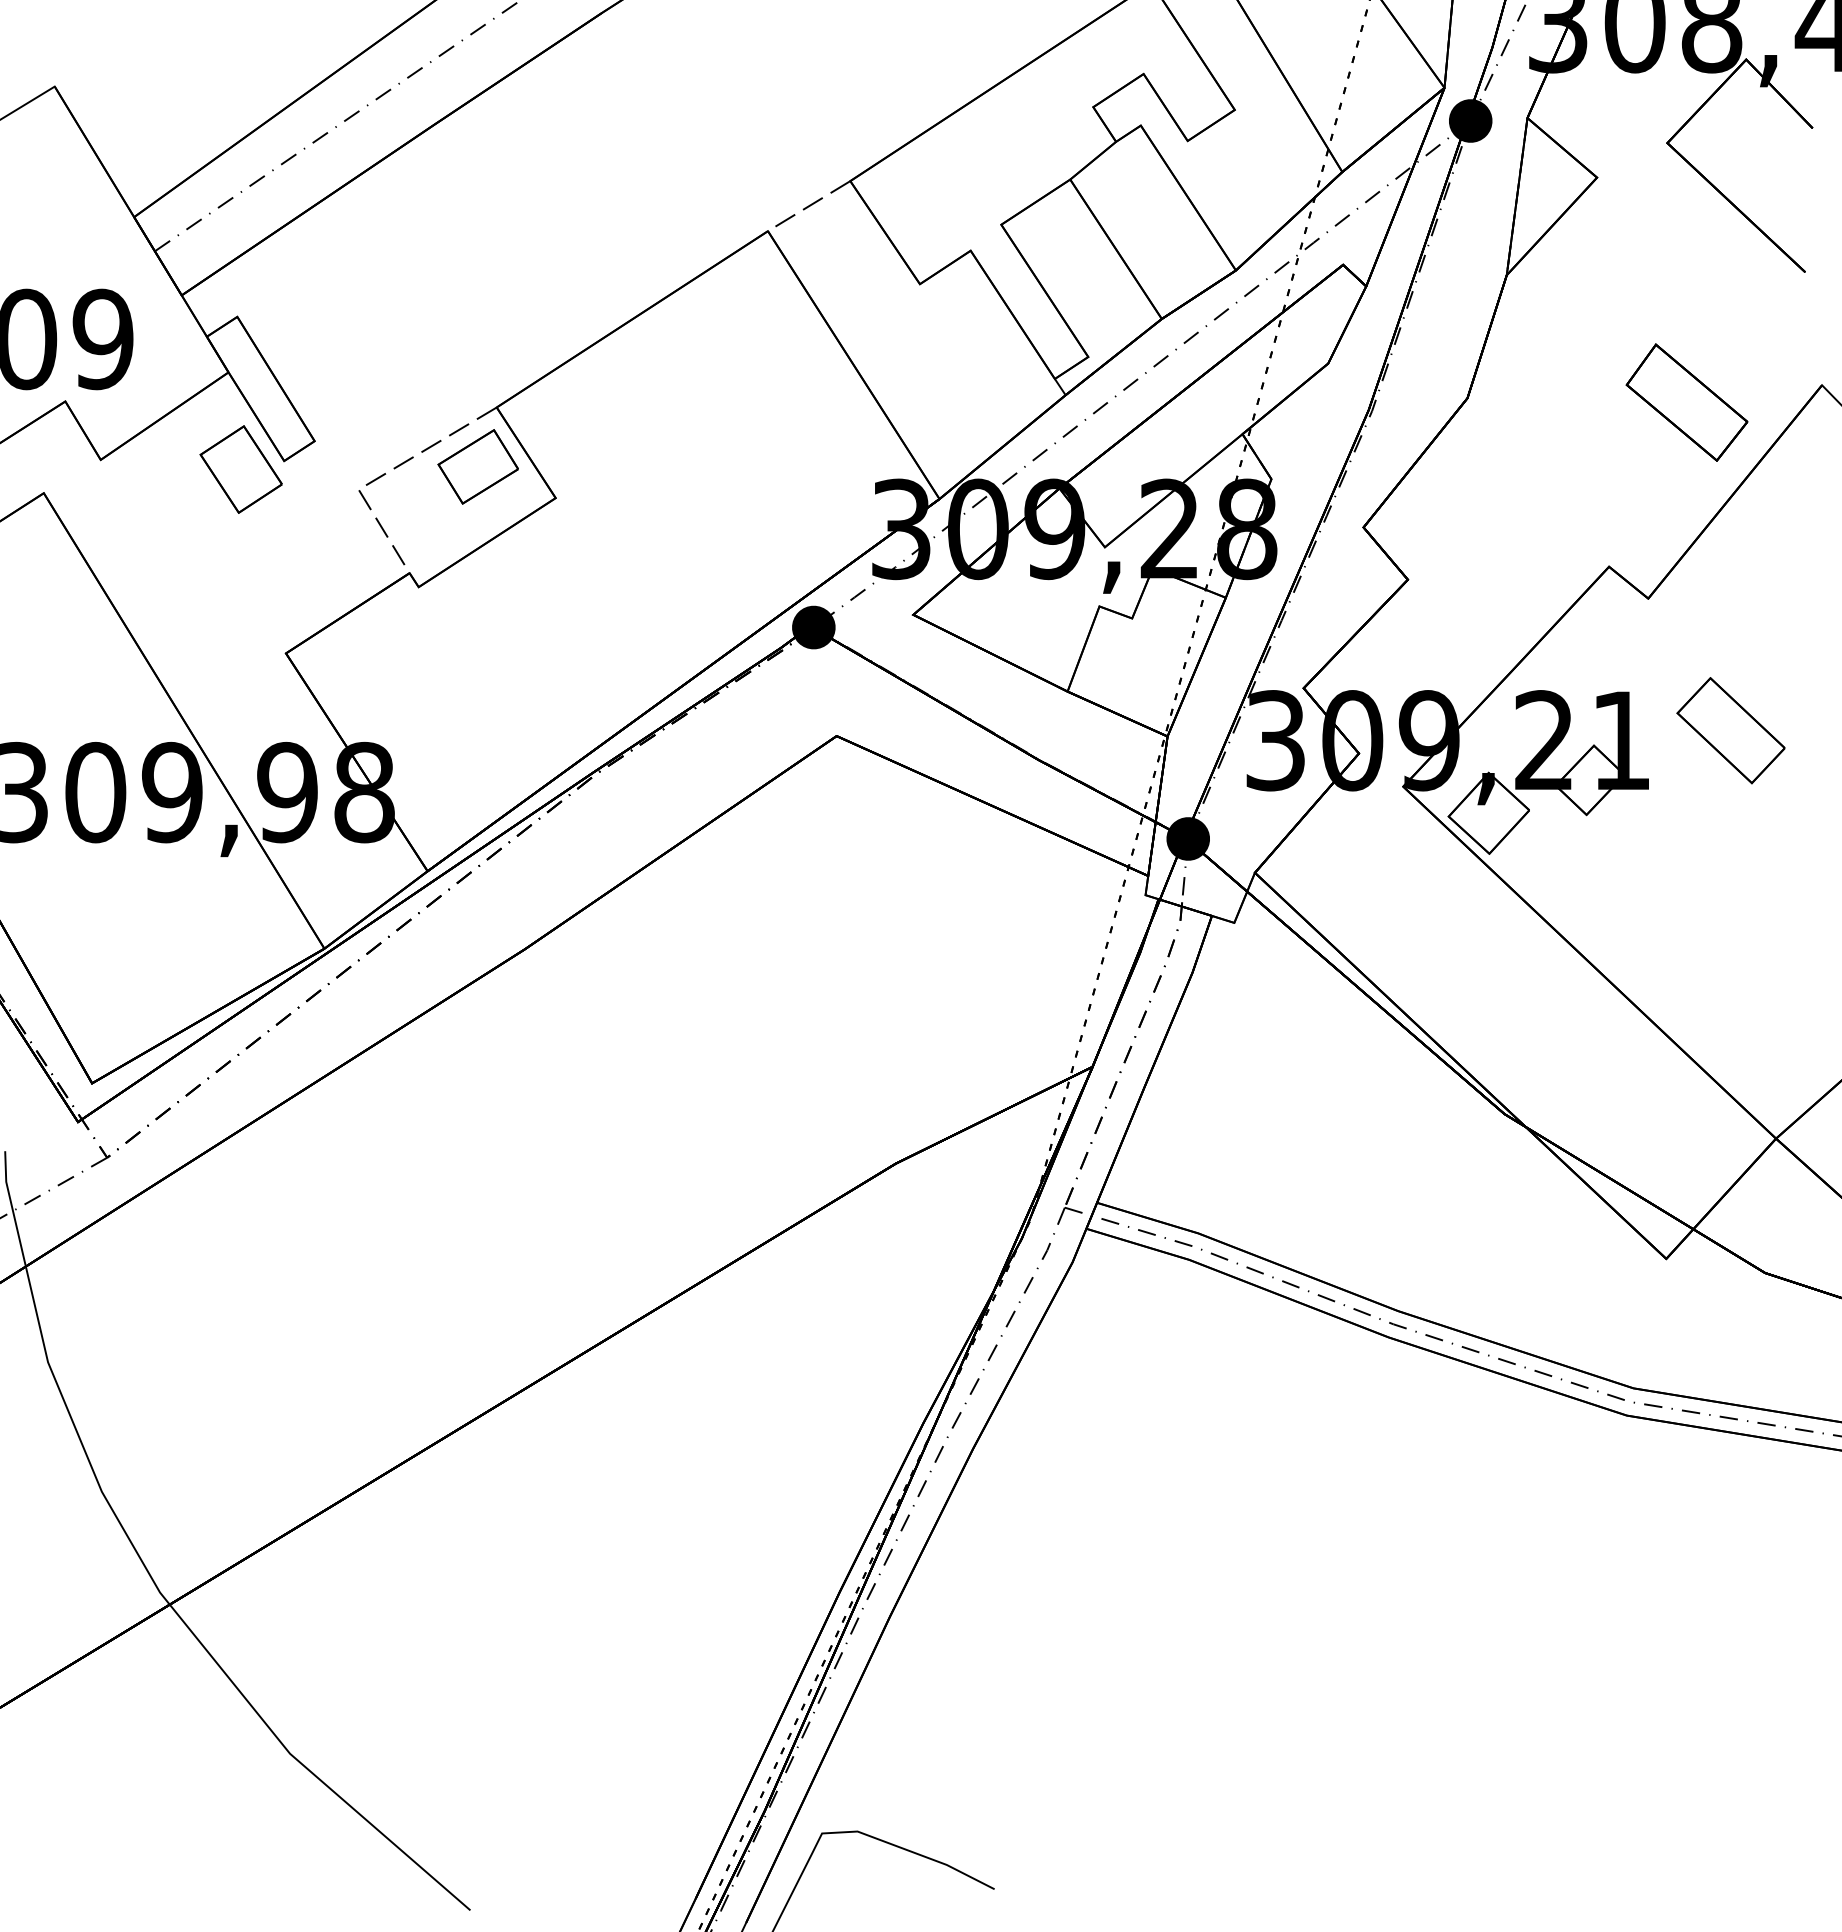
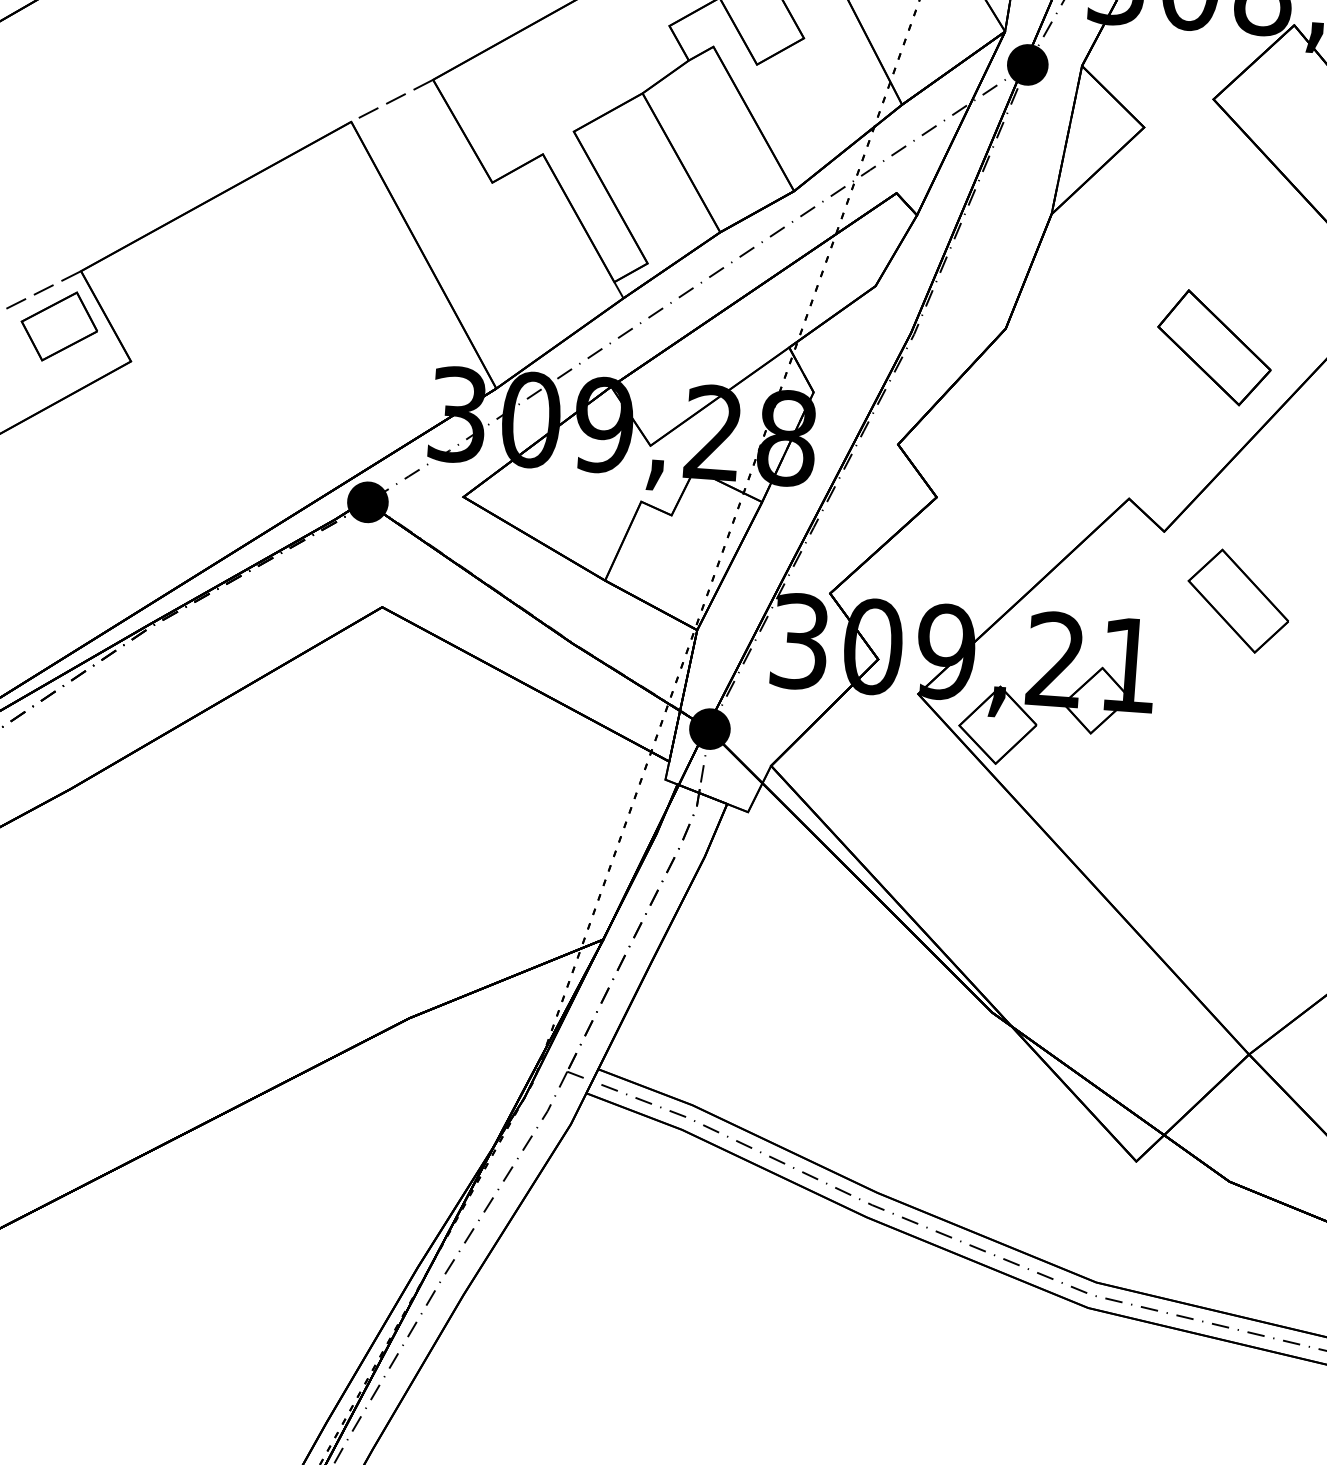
part: (1730, 730) -> (1237, 601), moved

